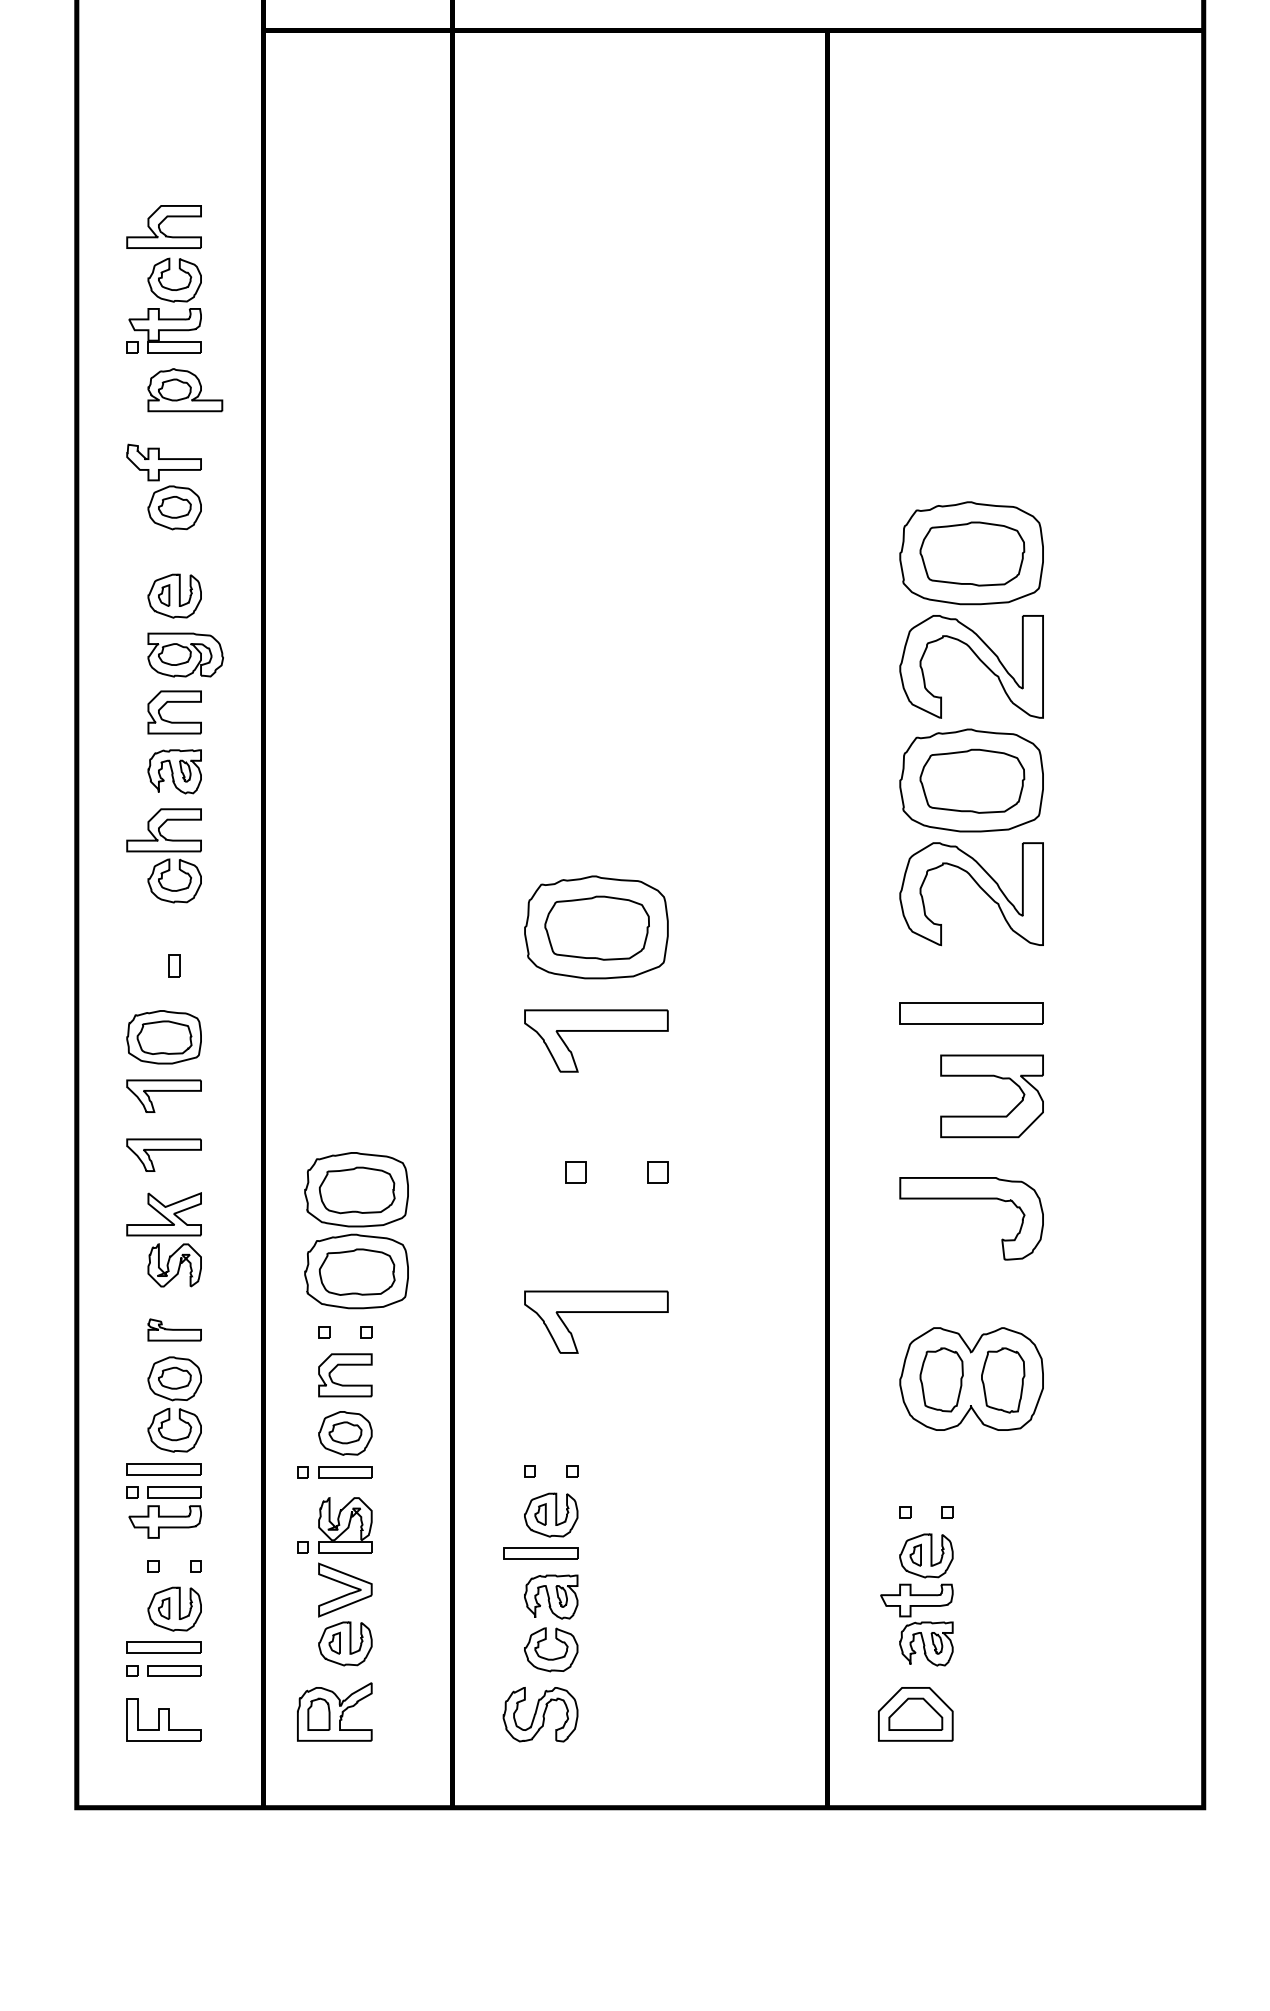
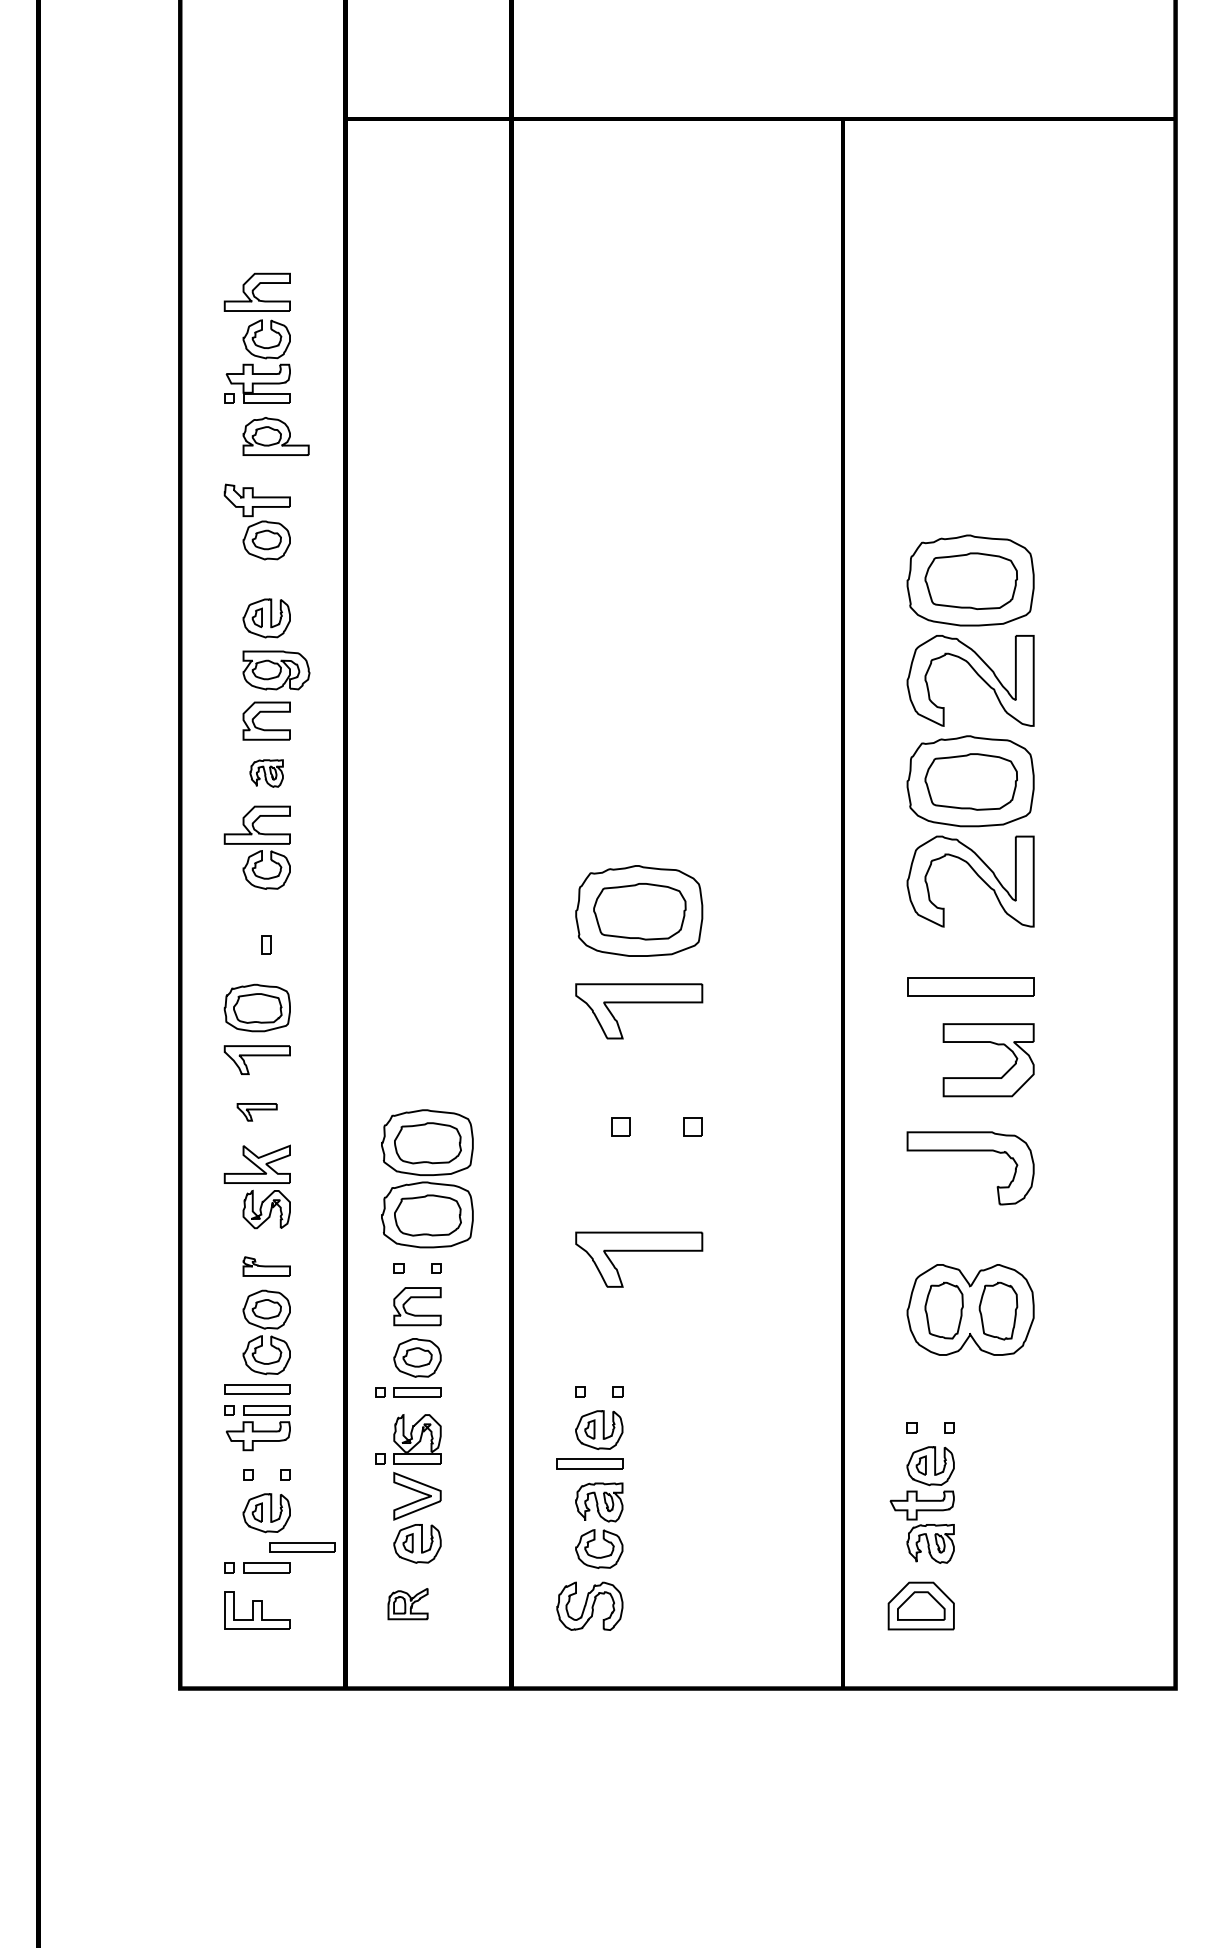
part: (174, 771) -> (266, 773), size x0.7
part: (163, 1155) -> (256, 1112), size x0.6
part: (164, 1648) -> (302, 1547), moved
part: (334, 1711) -> (407, 1603), size x0.6

